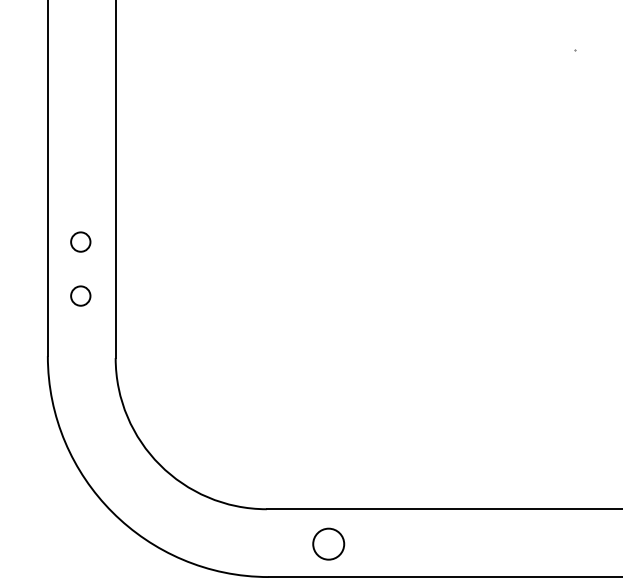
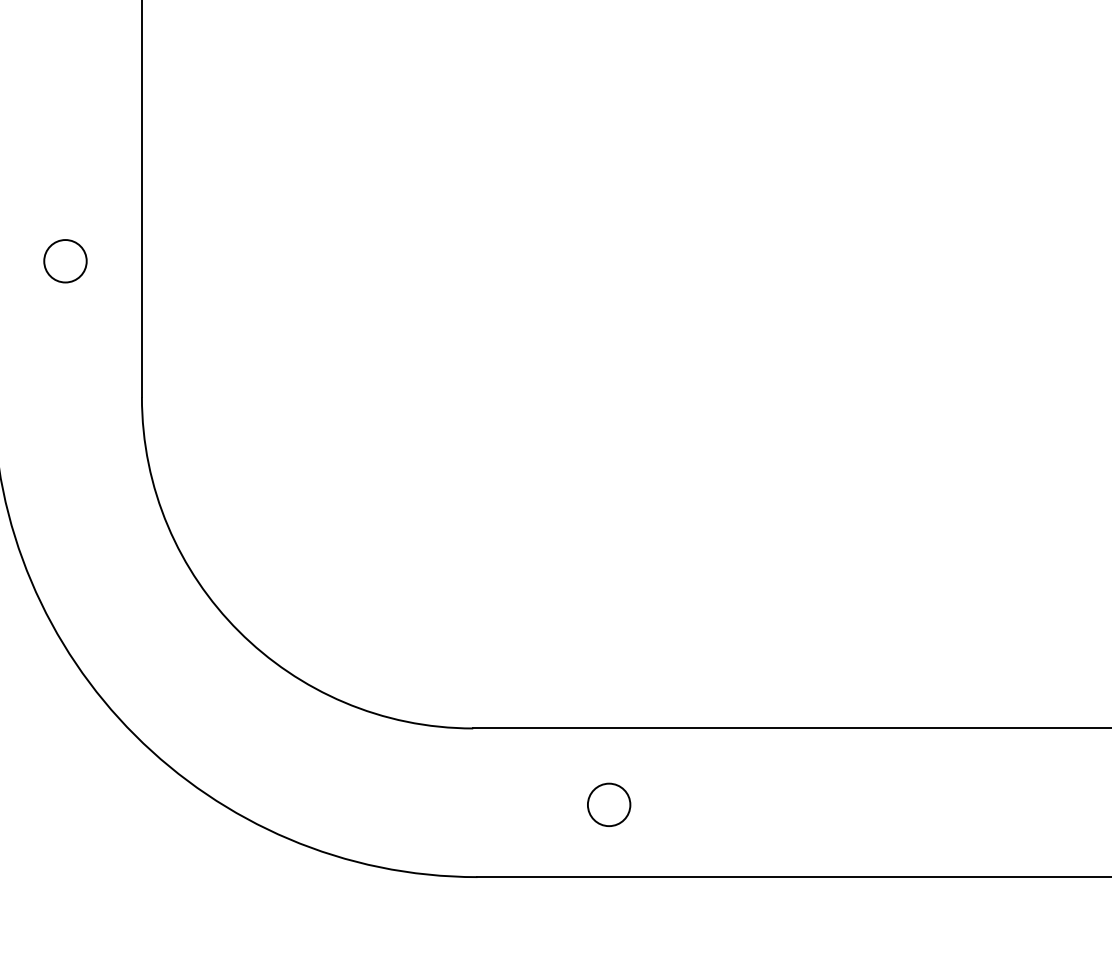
circle: (80, 241) -> (64, 141), removed
circle: (328, 543) -> (608, 803), size x0.62

